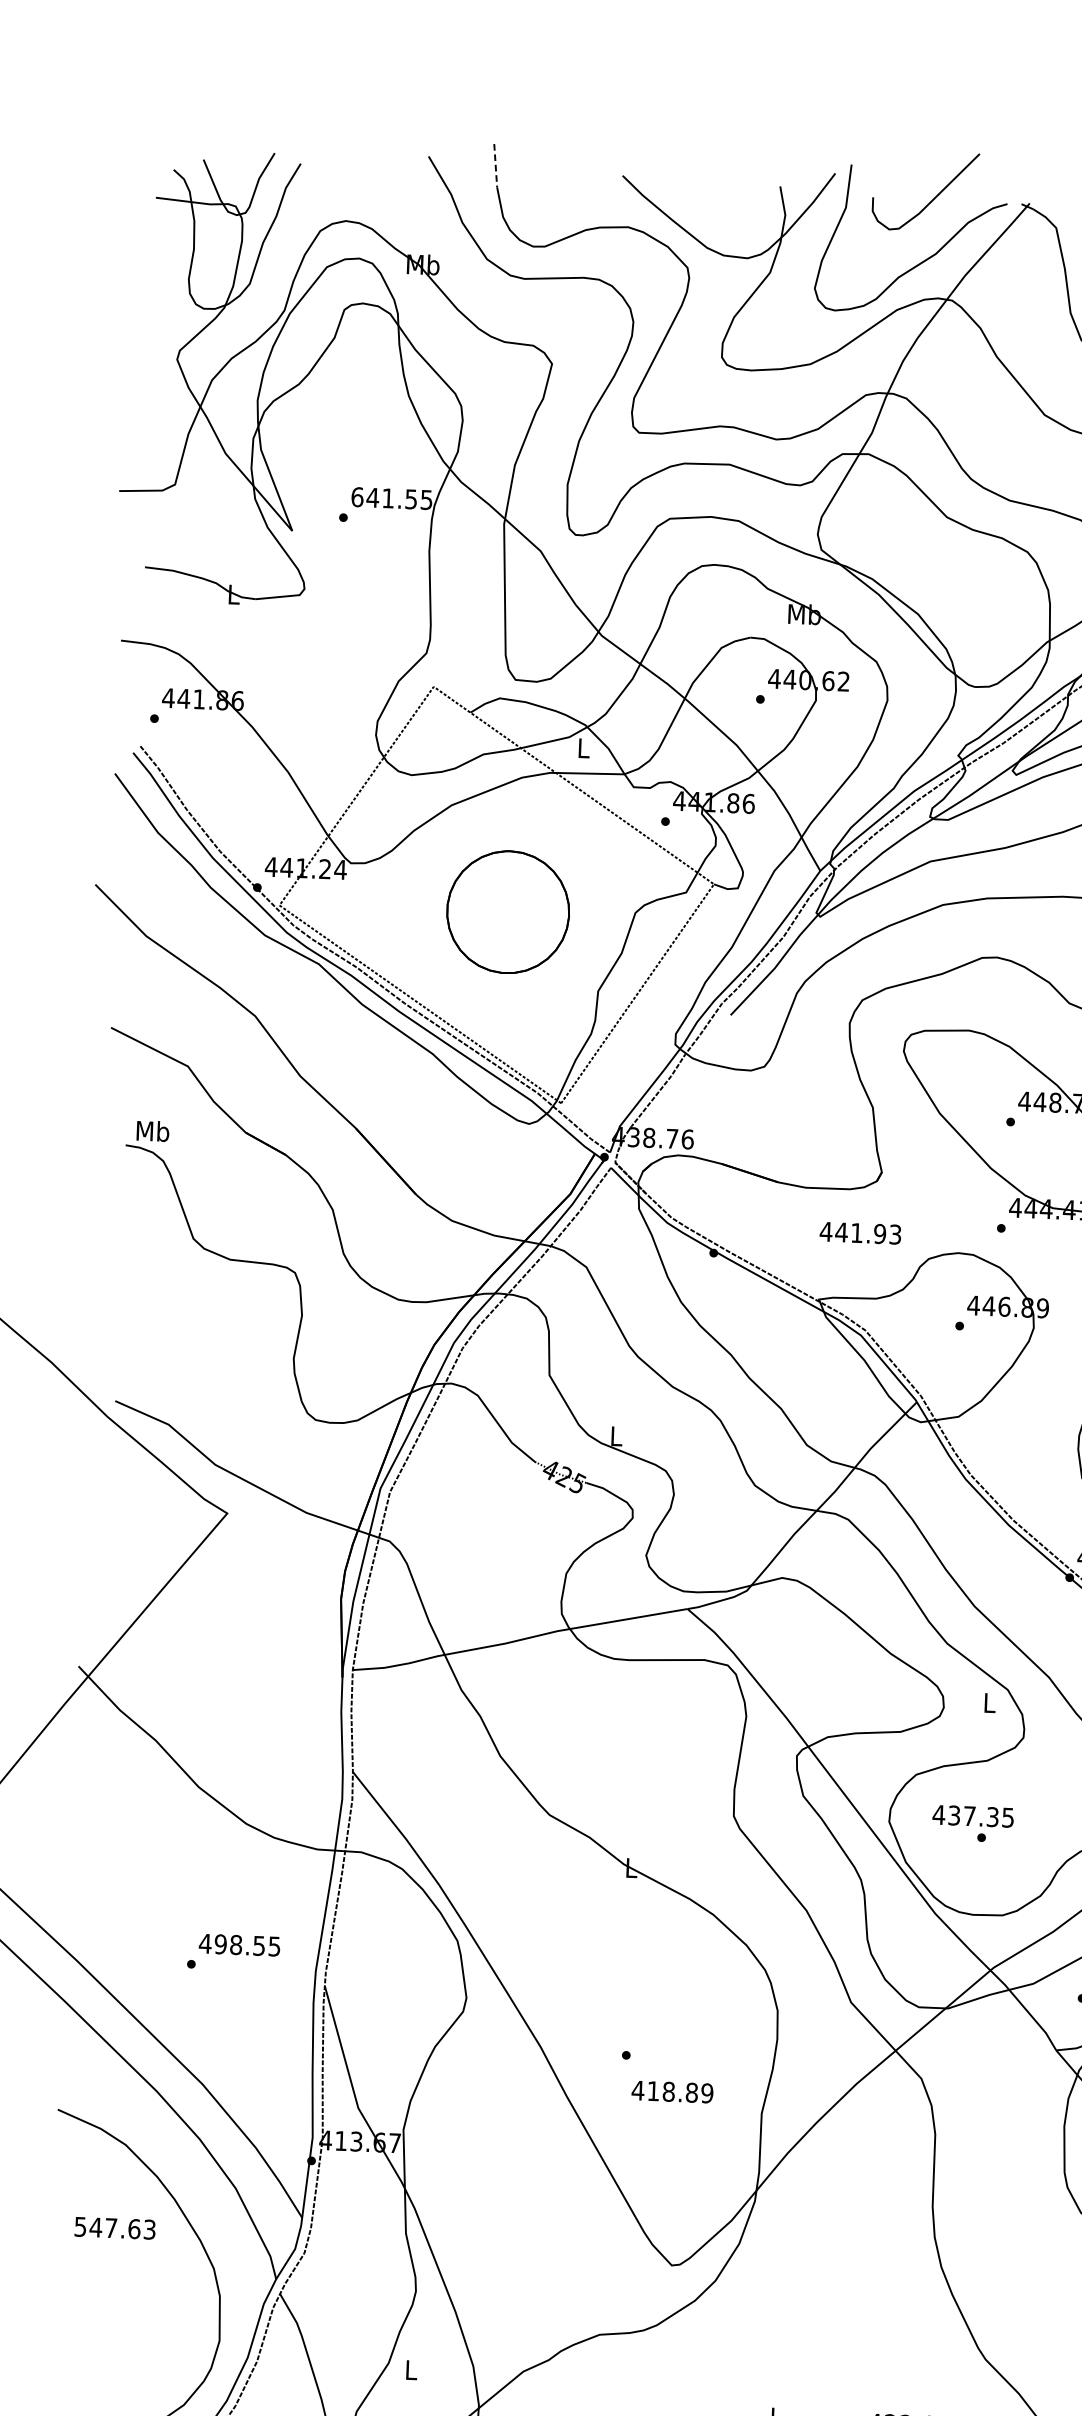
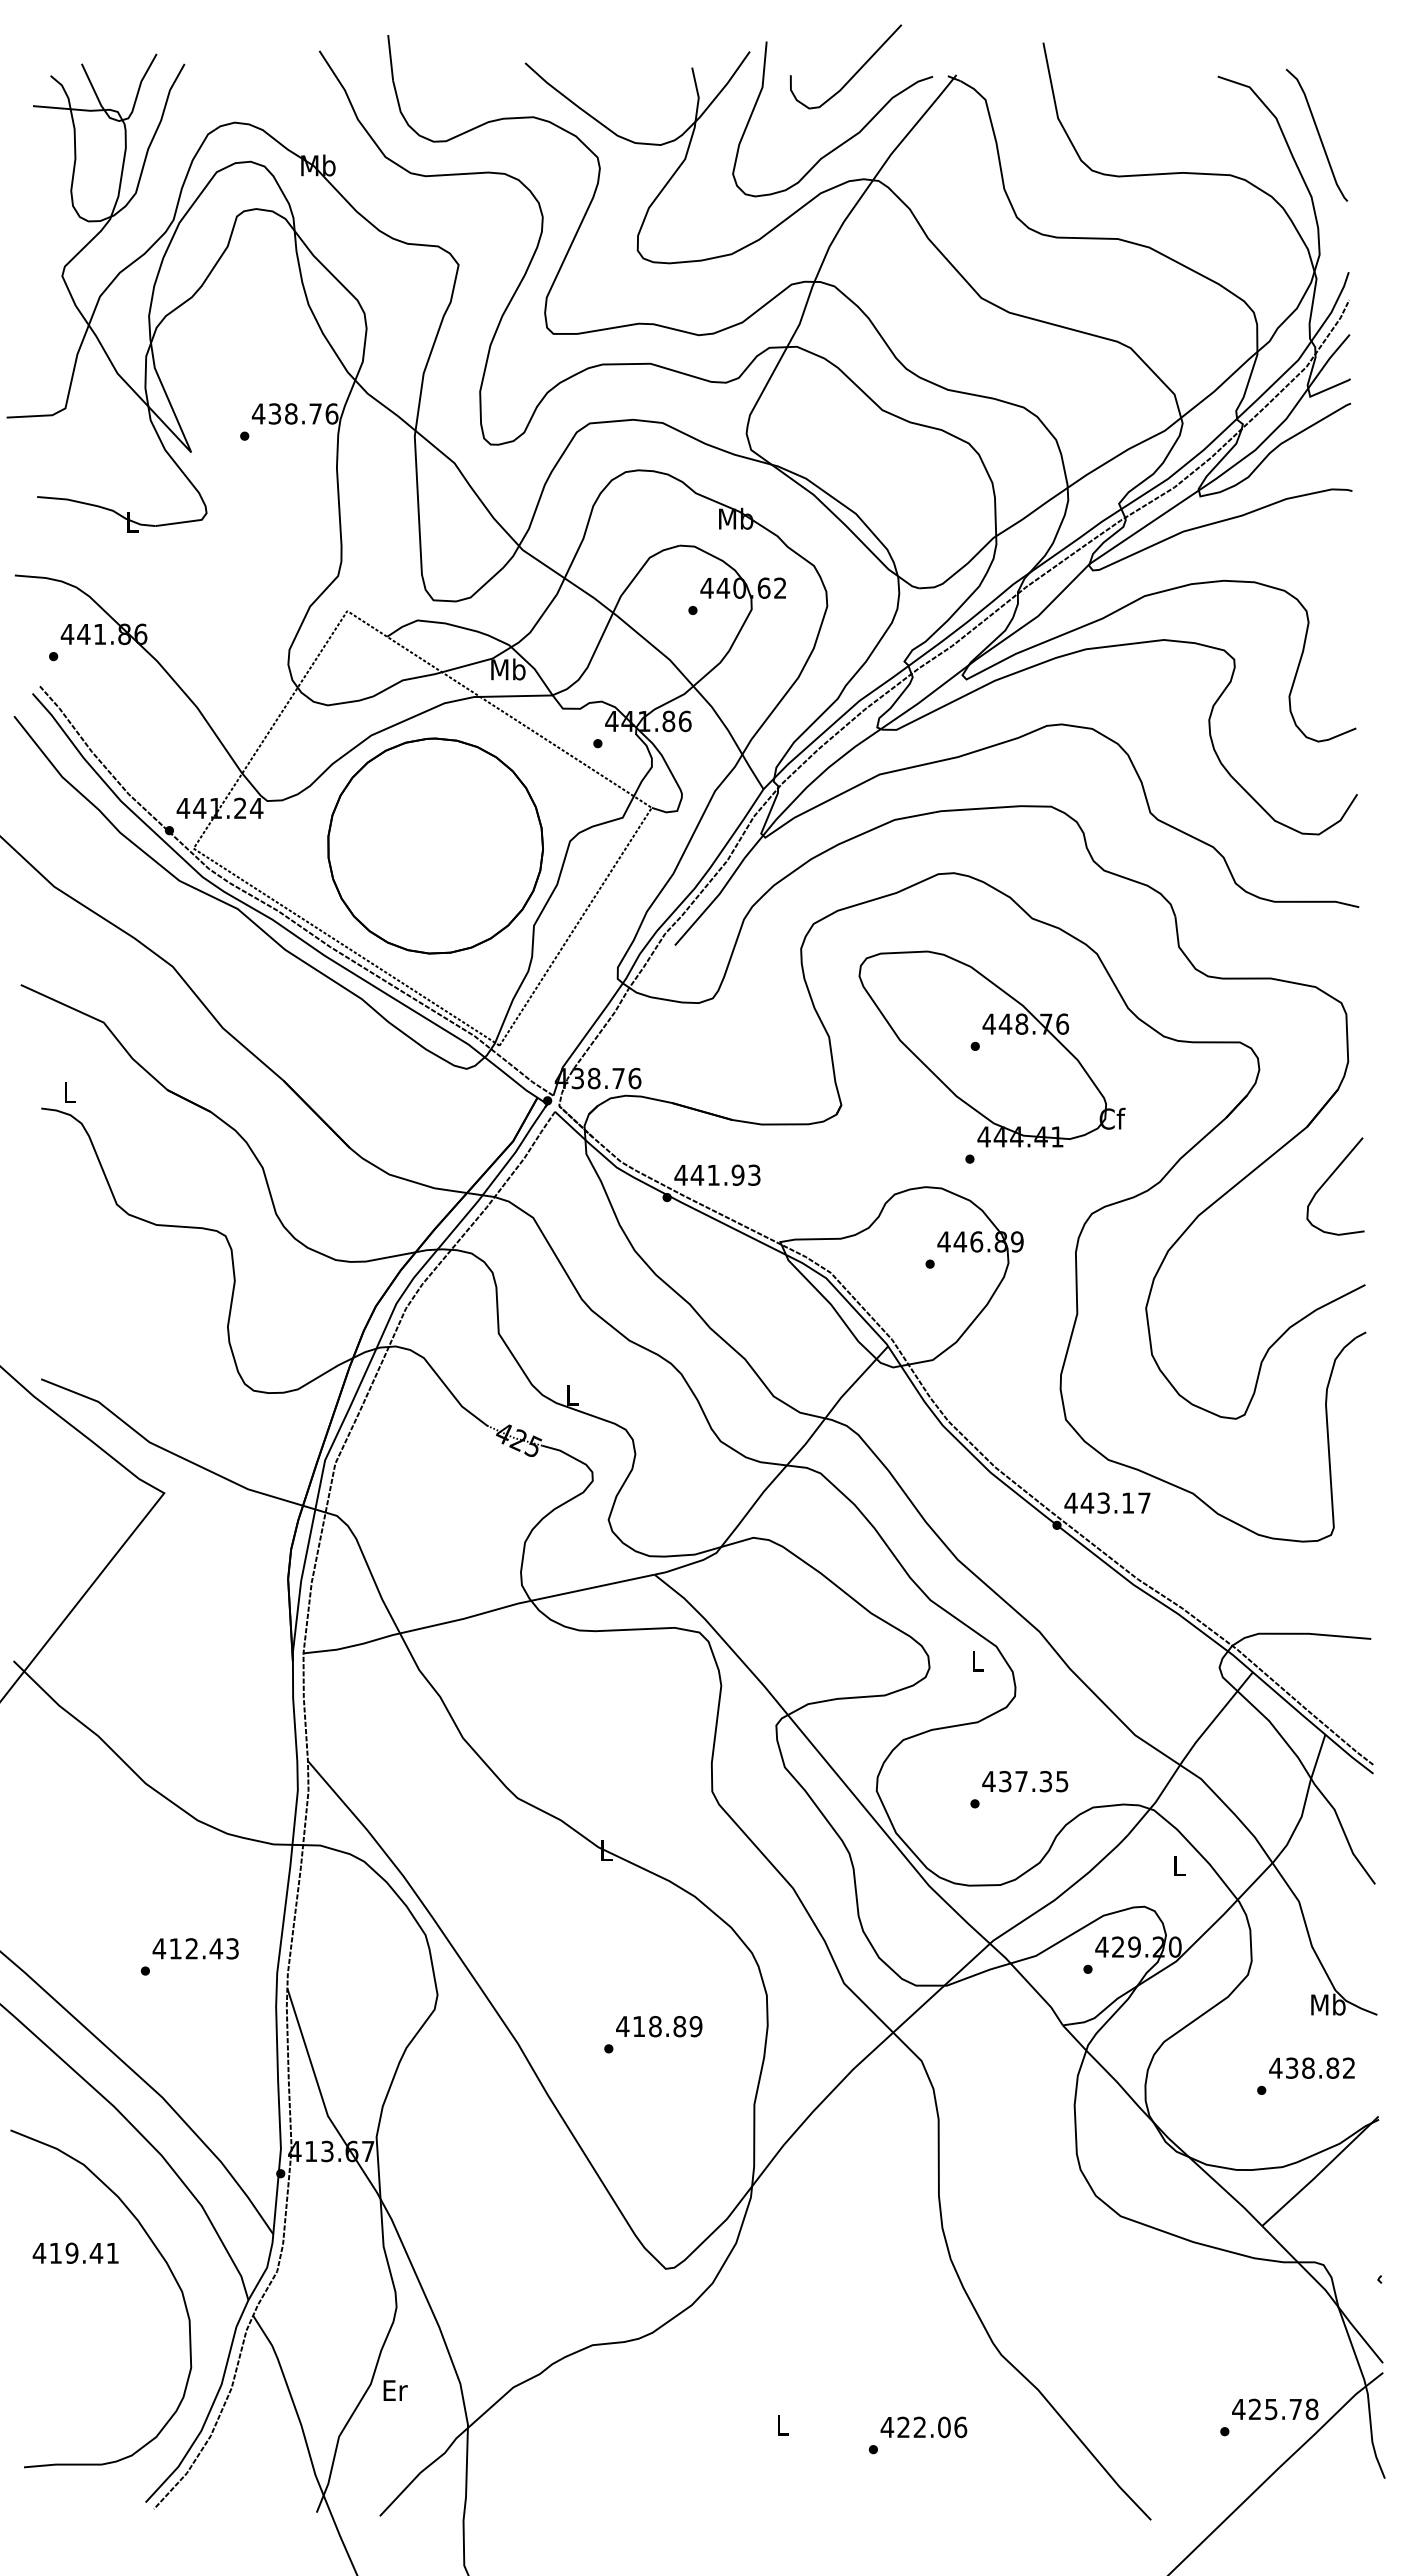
line: (495, 166) -> (390, 58), dashed -> solid
text: (391, 498) -> (294, 413), 641.55 -> 438.76
text: (583, 748) -> (508, 669), L -> Mb
part: (508, 911) -> (435, 845), size x1.67
text: (152, 1131) -> (69, 1092), Mb -> L
text: (860, 1232) -> (717, 1174), moved
text: (973, 1816) -> (1025, 1781), moved
text: (247, 1945) -> (203, 1948), 498.55 -> 412.43
text: (672, 2091) -> (659, 2026), moved
text: (114, 2227) -> (75, 2252), 547.63 -> 419.41
text: (411, 2370) -> (395, 2390), L -> Er

